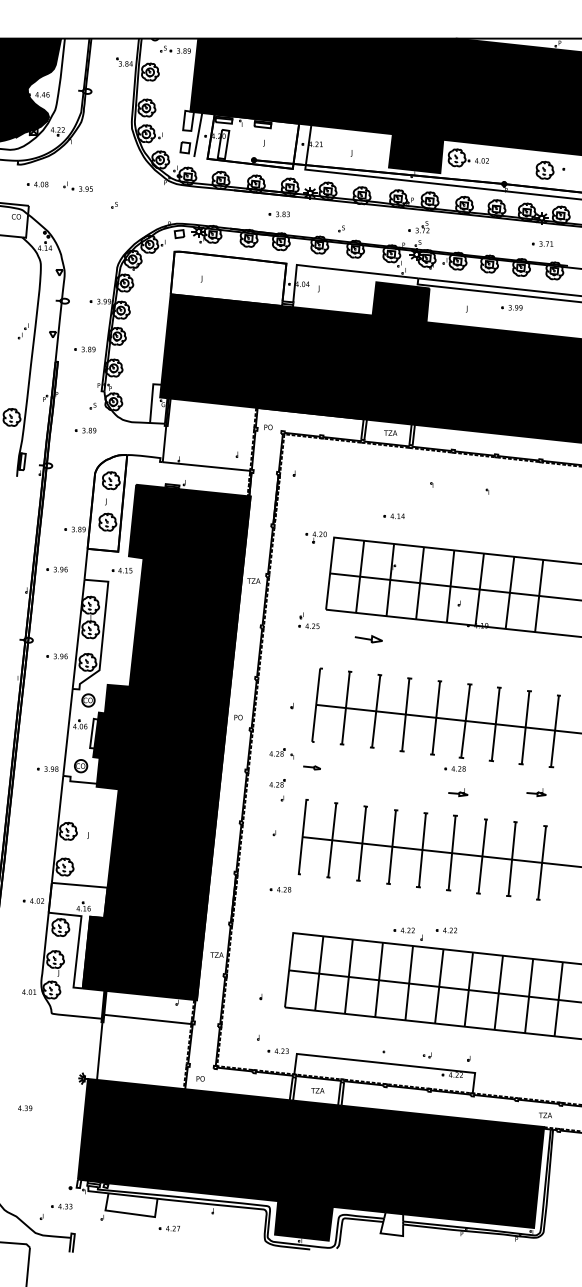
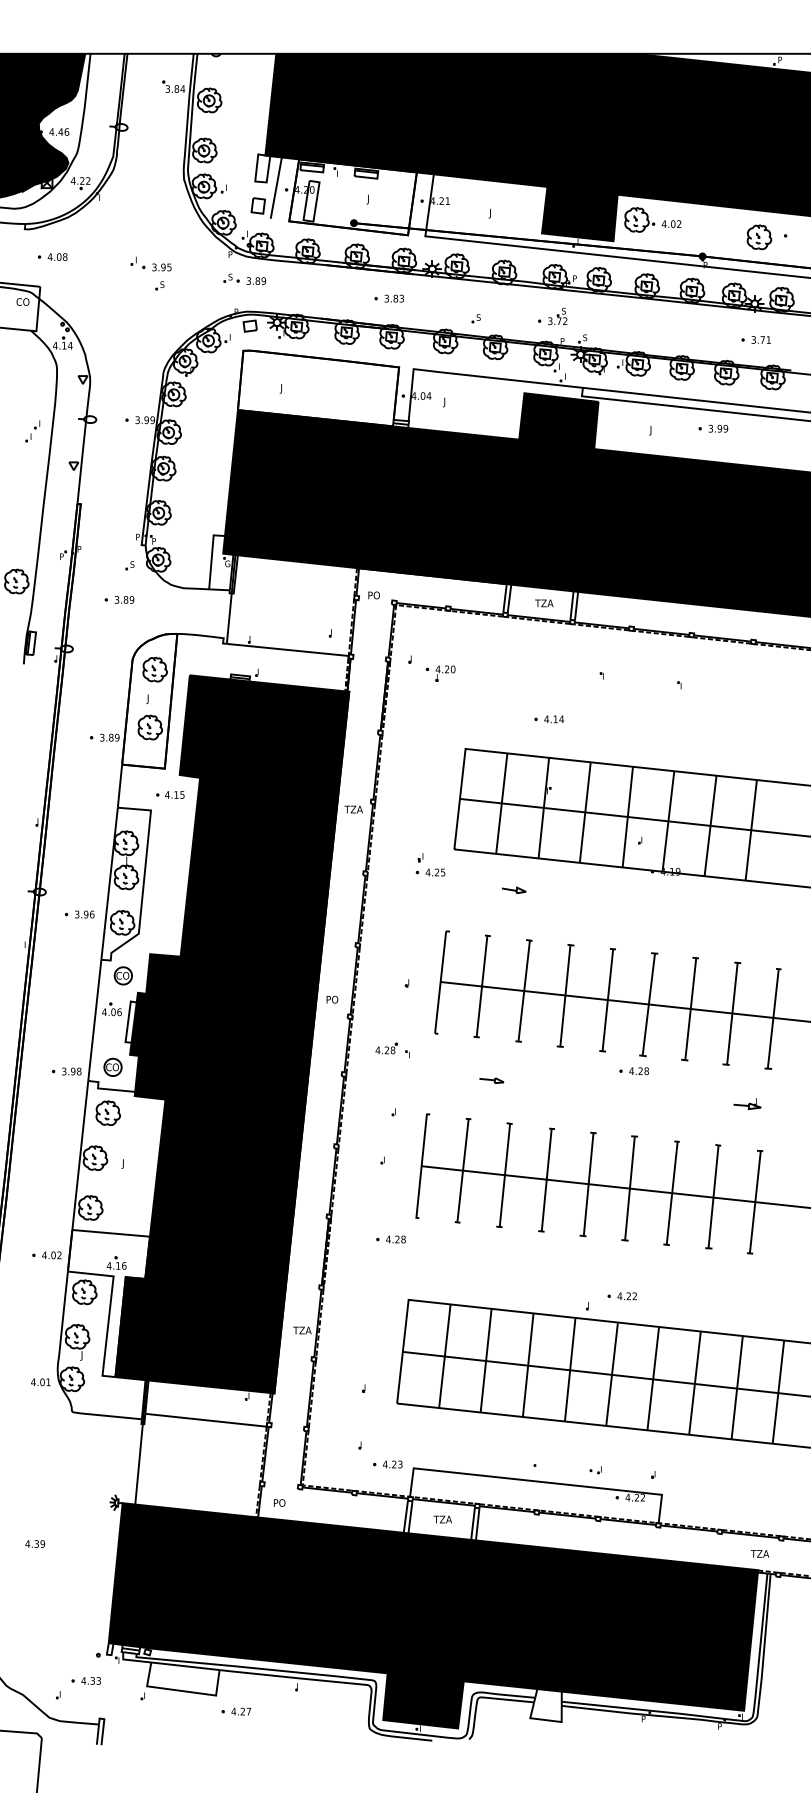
part: (175, 49) -> (244, 278), moved
part: (77, 186) -> (150, 263), moved
part: (418, 227) -> (552, 316), moved
part: (23, 331) -> (32, 431), moved
part: (84, 349) -> (118, 486), removed
part: (316, 537) -> (440, 673), moved
part: (56, 569) -> (79, 793), removed
part: (369, 638) -> (514, 889), size x0.62
part: (311, 767) -> (491, 1080), moved
part: (277, 783) -> (386, 1091), removed
part: (458, 792) -> (638, 1104), removed
part: (77, 798) -> (107, 1112), added
part: (403, 930) -> (562, 1296), removed

